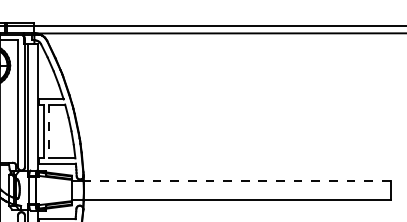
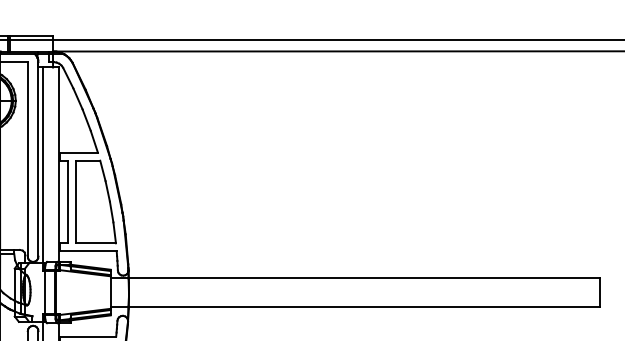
line: (49, 131) -> (76, 201), dashed -> solid
line: (236, 181) -> (363, 278), dashed -> solid

